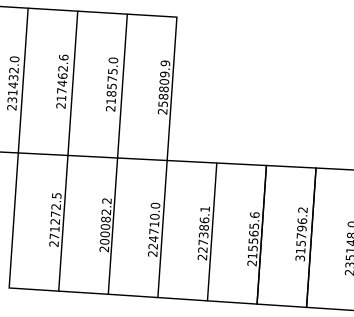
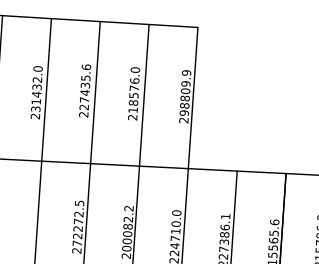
text: (112, 71) -> (134, 80), 218575.0 -> 218576.0
text: (61, 83) -> (84, 92), 217462.6 -> 227435.6
text: (162, 104) -> (183, 113), 258809.9 -> 298809.9
text: (54, 229) -> (77, 236), 271272.5 -> 272272.5

